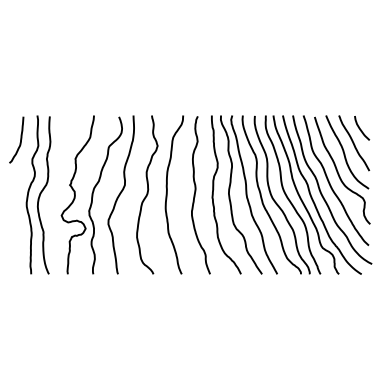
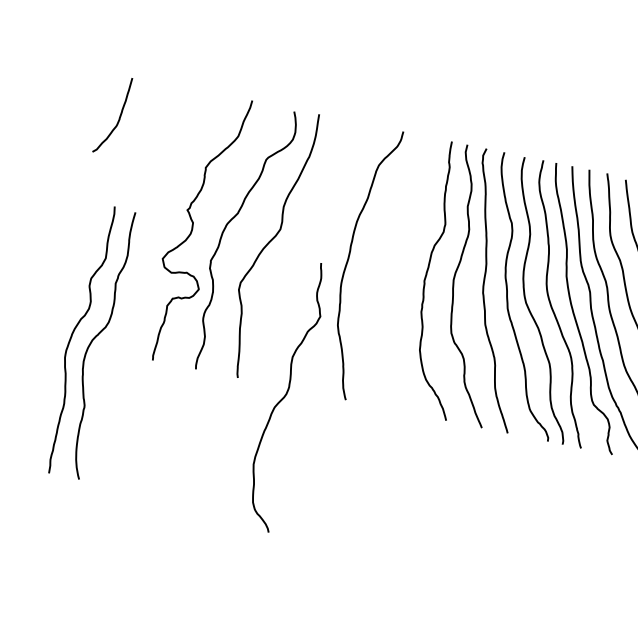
part: (38, 194) -> (89, 340), moved
curve: (147, 194) -> (286, 395), moved
curve: (195, 195) -> (396, 271), removed

